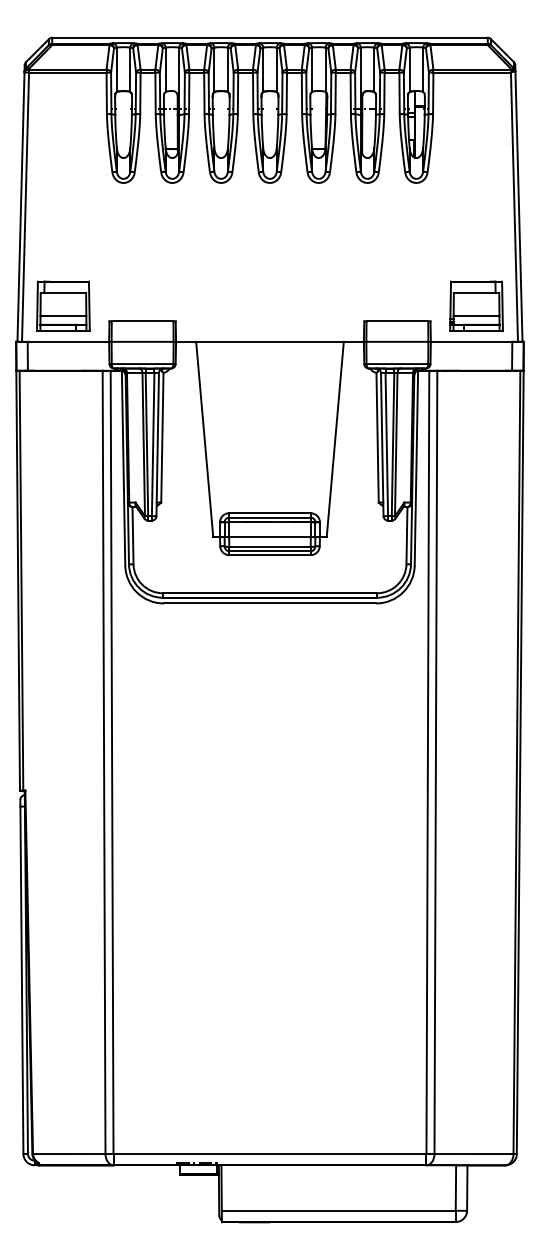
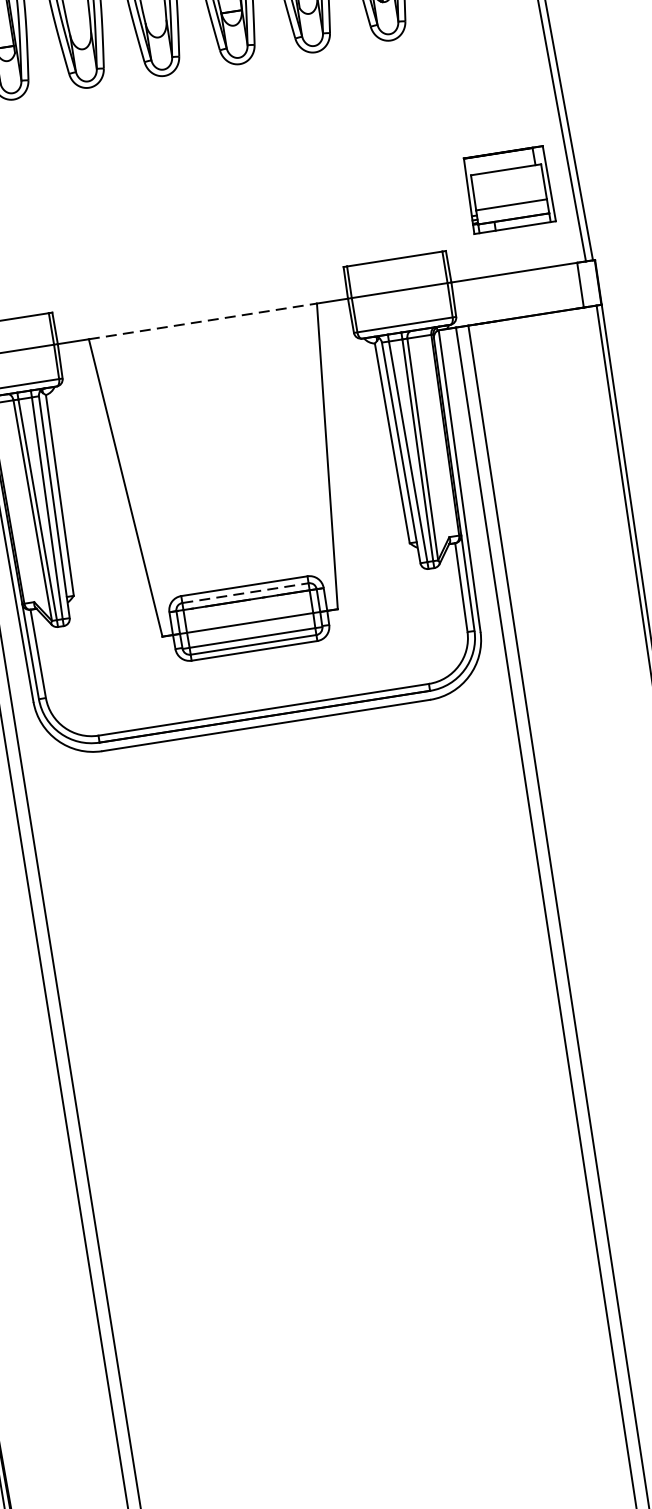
part: (476, 305) -> (509, 189), moved
line: (270, 341) -> (203, 320), solid -> dashed
line: (269, 517) -> (244, 592), solid -> dashed

